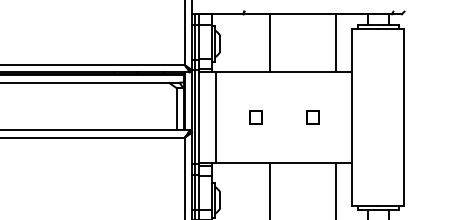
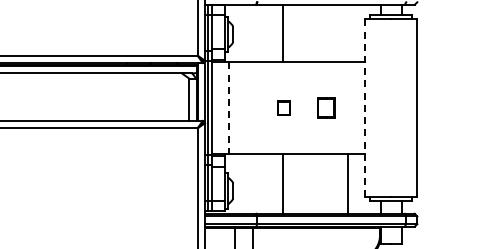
line: (335, 42) -> (348, 33), removed
part: (255, 116) -> (283, 107), moved
part: (312, 116) -> (325, 107), size x1.4
line: (216, 117) -> (229, 108), solid -> dashed
line: (352, 117) -> (365, 108), solid -> dashed

